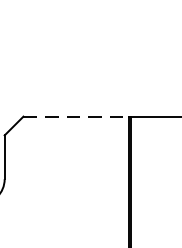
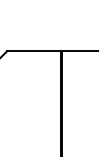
line: (77, 116) -> (34, 51), dashed -> solid

